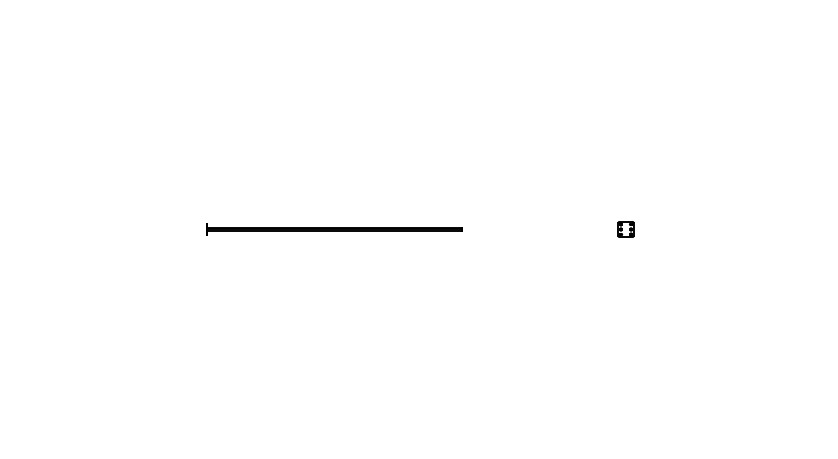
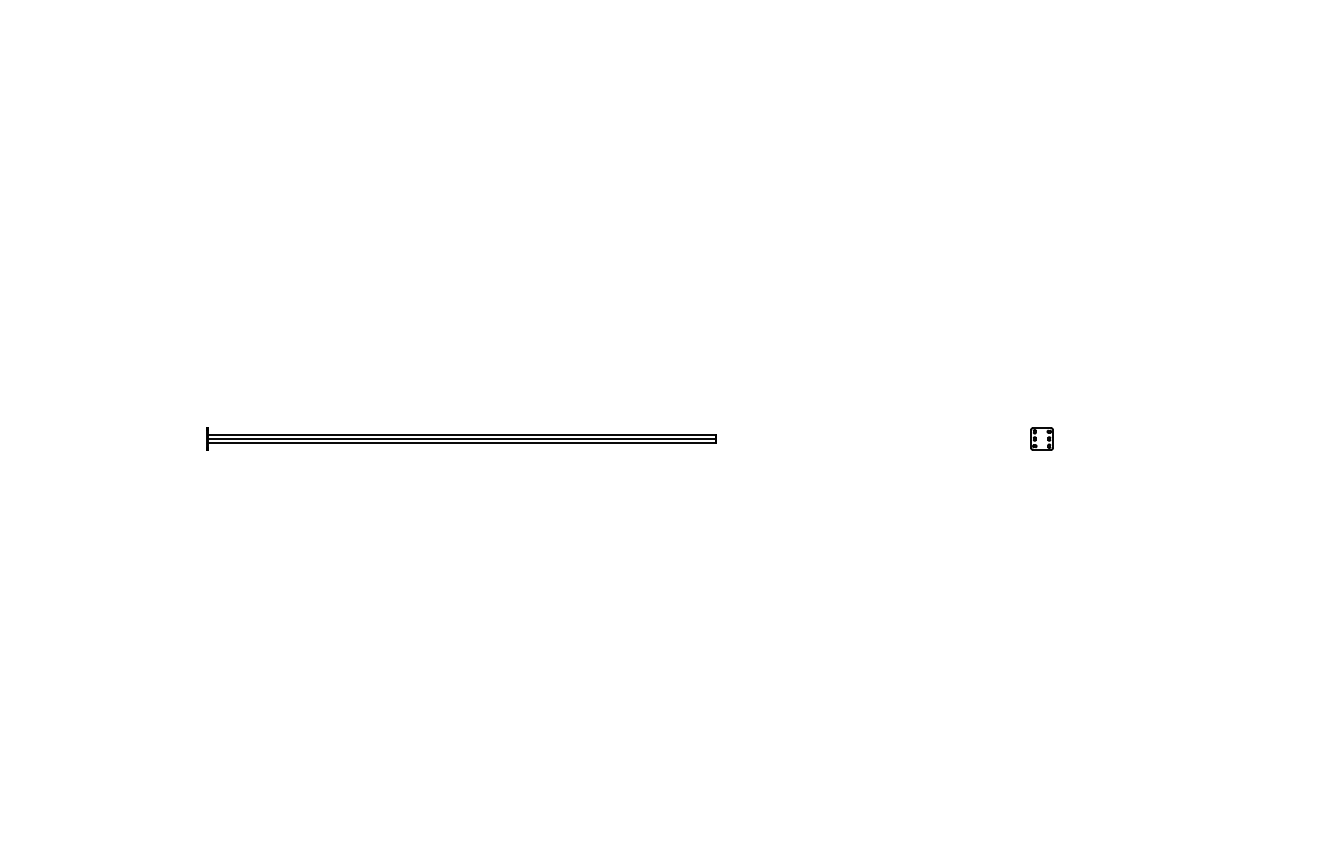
part: (625, 229) -> (1041, 439), size x0.71

